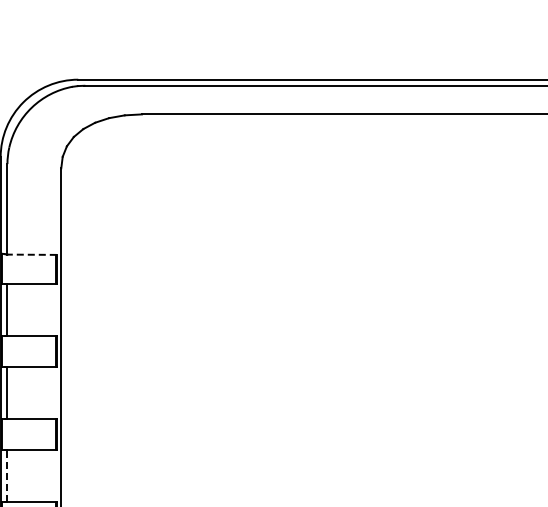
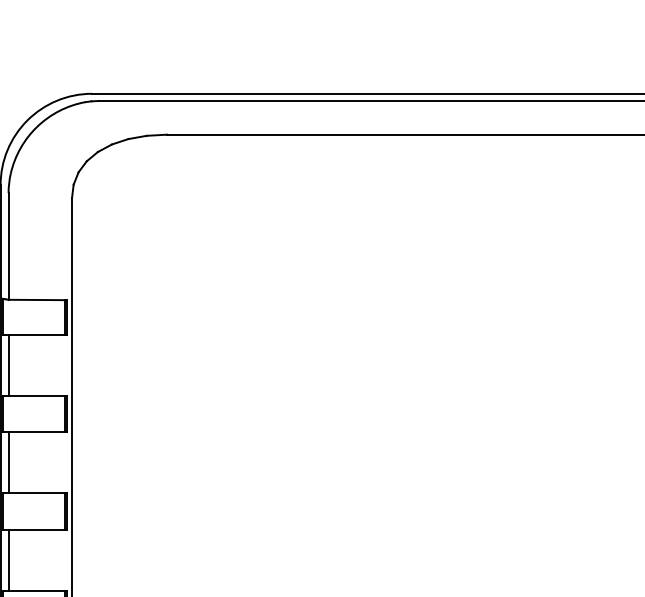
line: (32, 254) -> (38, 299), dashed -> solid
line: (7, 476) -> (8, 561), dashed -> solid

